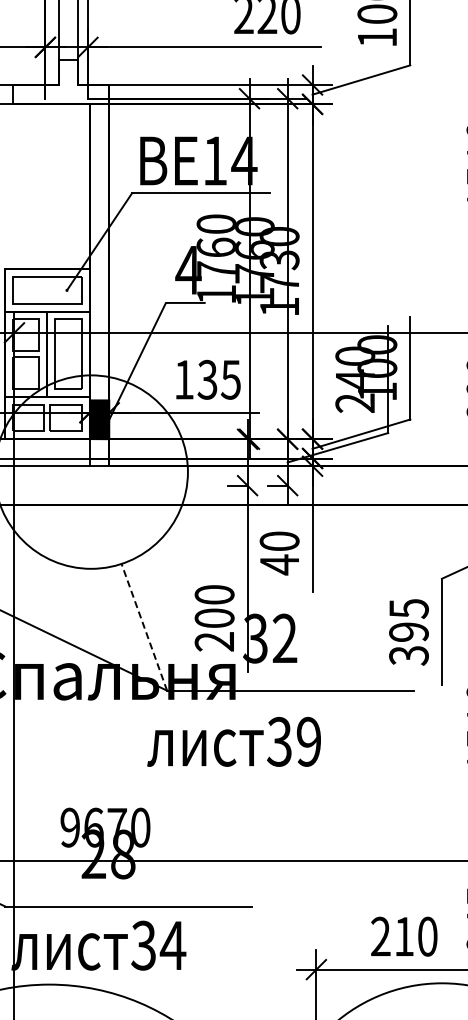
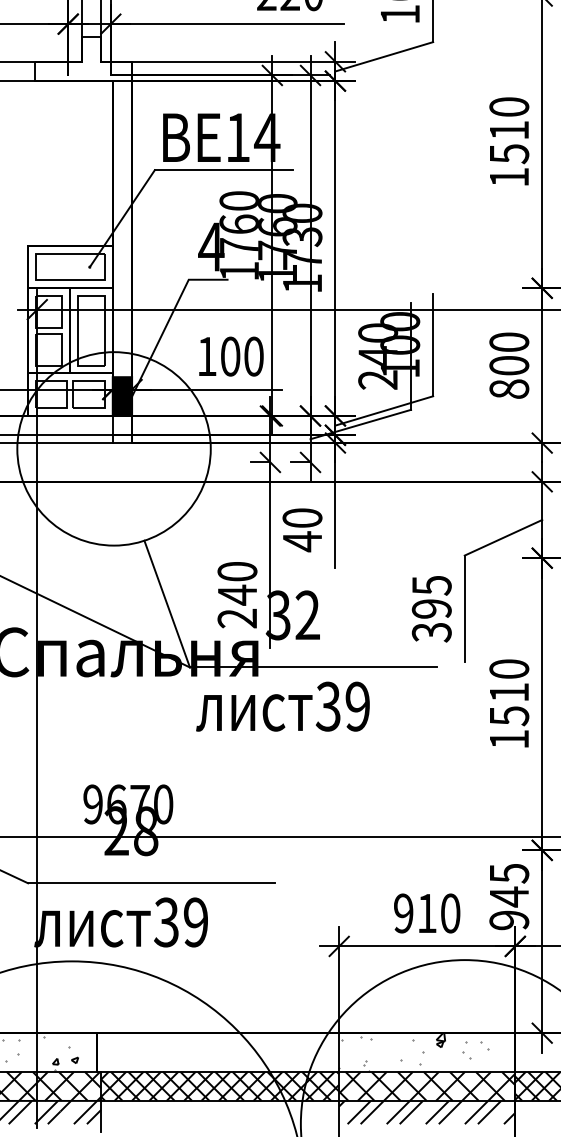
text: (218, 379) -> (241, 356), 135 -> 100
text: (214, 617) -> (237, 594), 200 -> 240
line: (144, 626) -> (167, 603), dashed -> solid
text: (233, 741) -> (282, 706), moved
text: (380, 936) -> (403, 913), 210 -> 910
text: (172, 945) -> (195, 922), 34 -> 39

